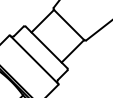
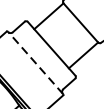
line: (33, 59) -> (34, 62), solid -> dashed

